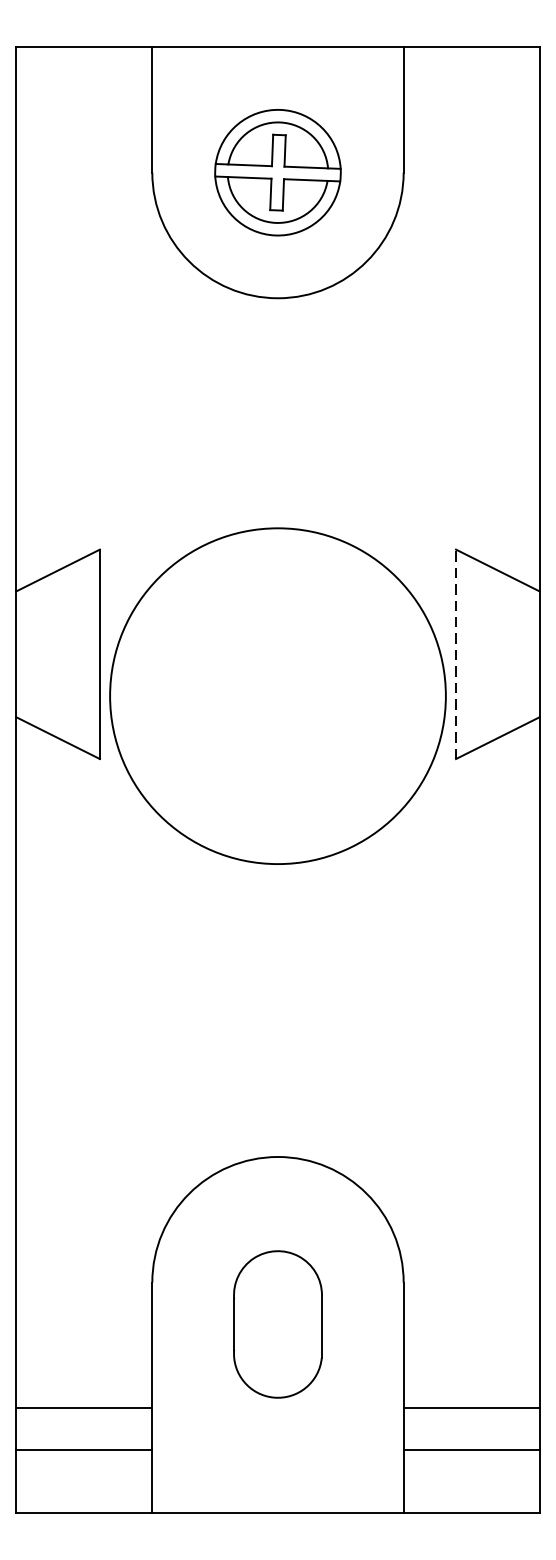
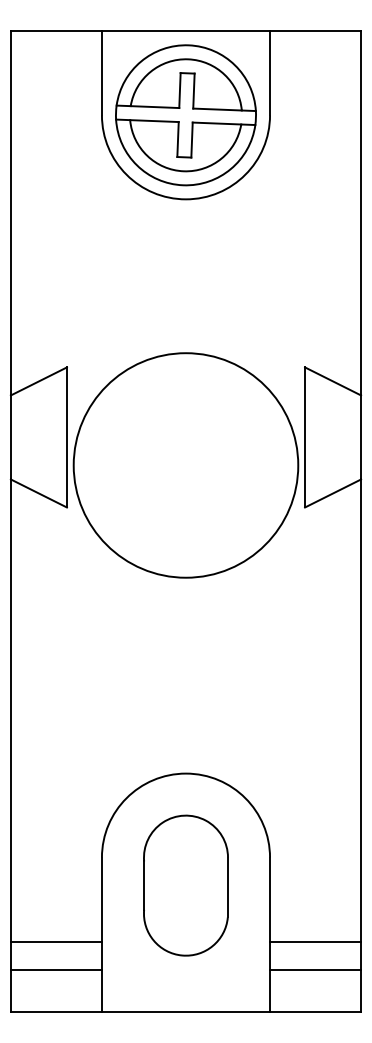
part: (277, 172) -> (185, 115), size x1.67
line: (456, 652) -> (305, 436), dashed -> solid
part: (277, 1324) -> (185, 885), size x1.43

